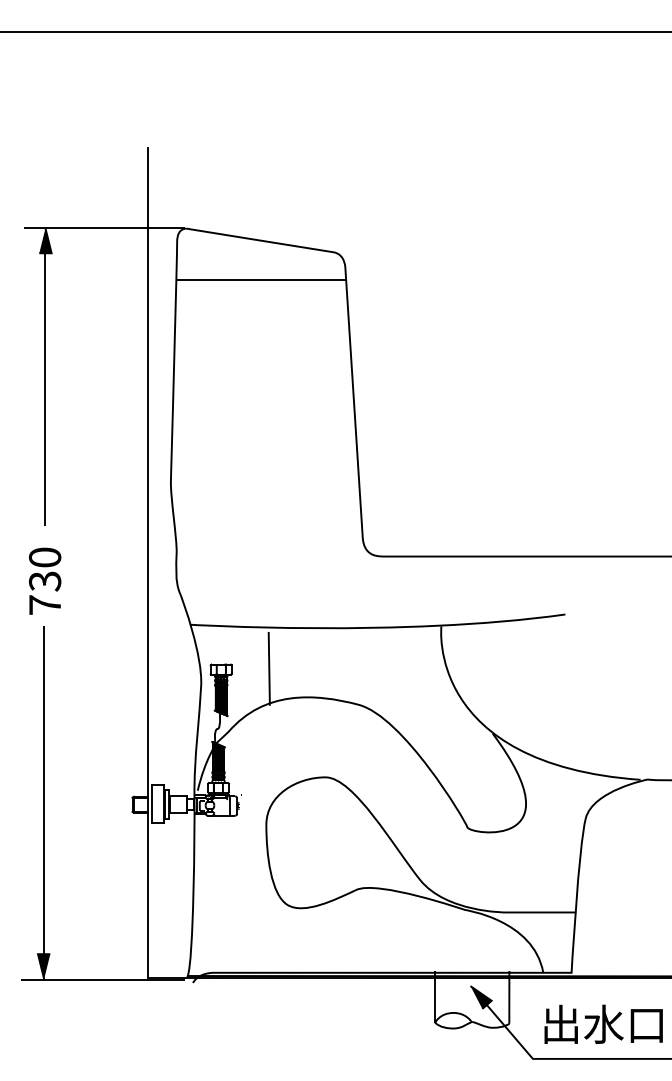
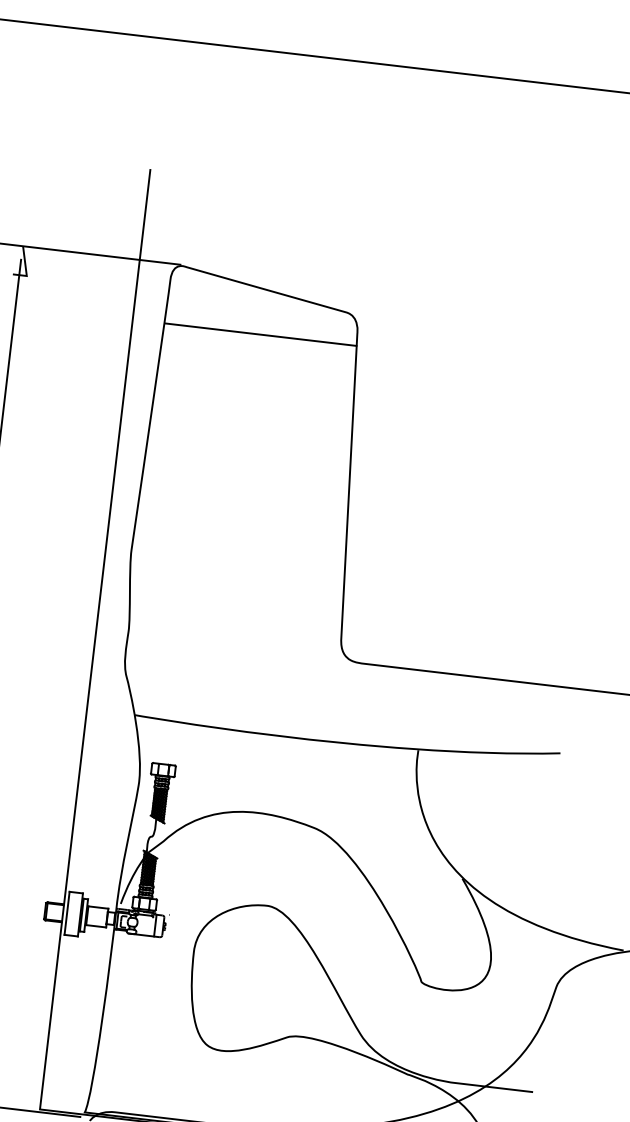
fill: (45, 240) -> (21, 260), removed
line: (268, 668) -> (217, 774), removed

